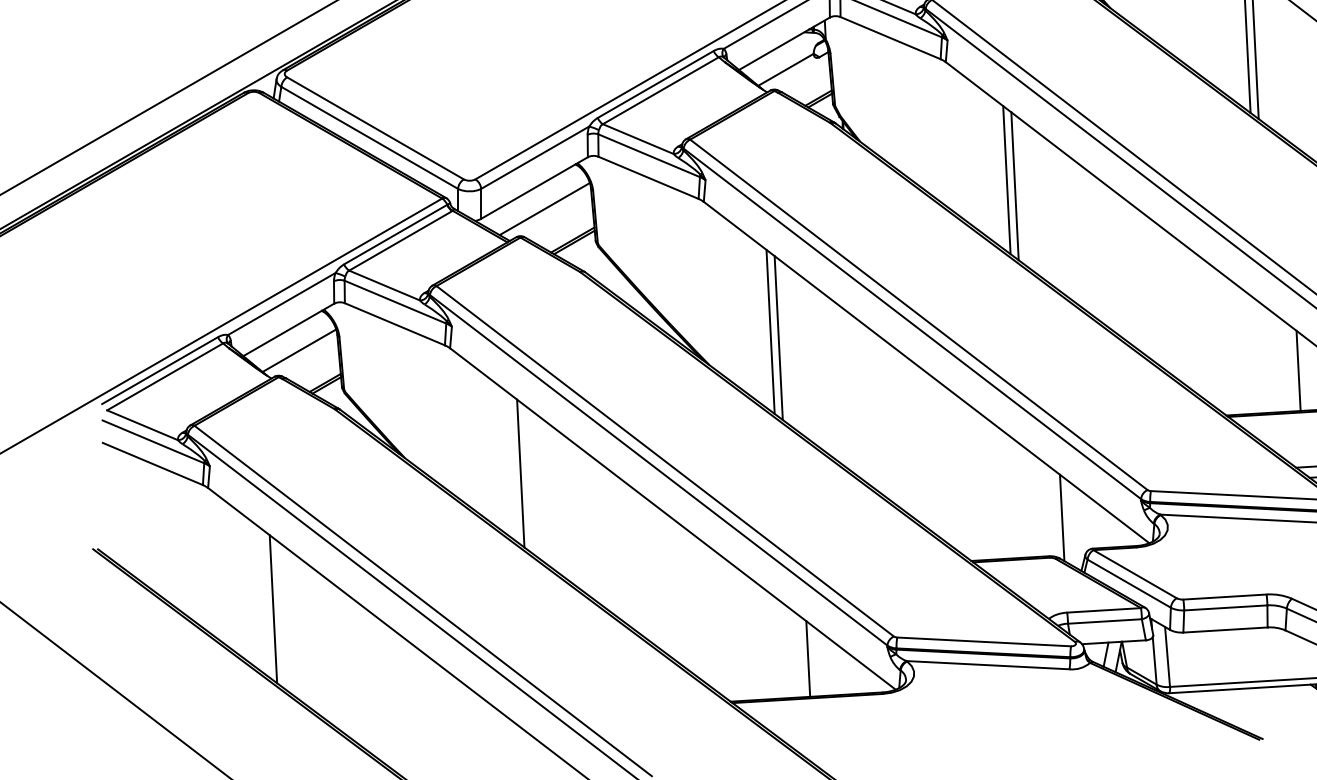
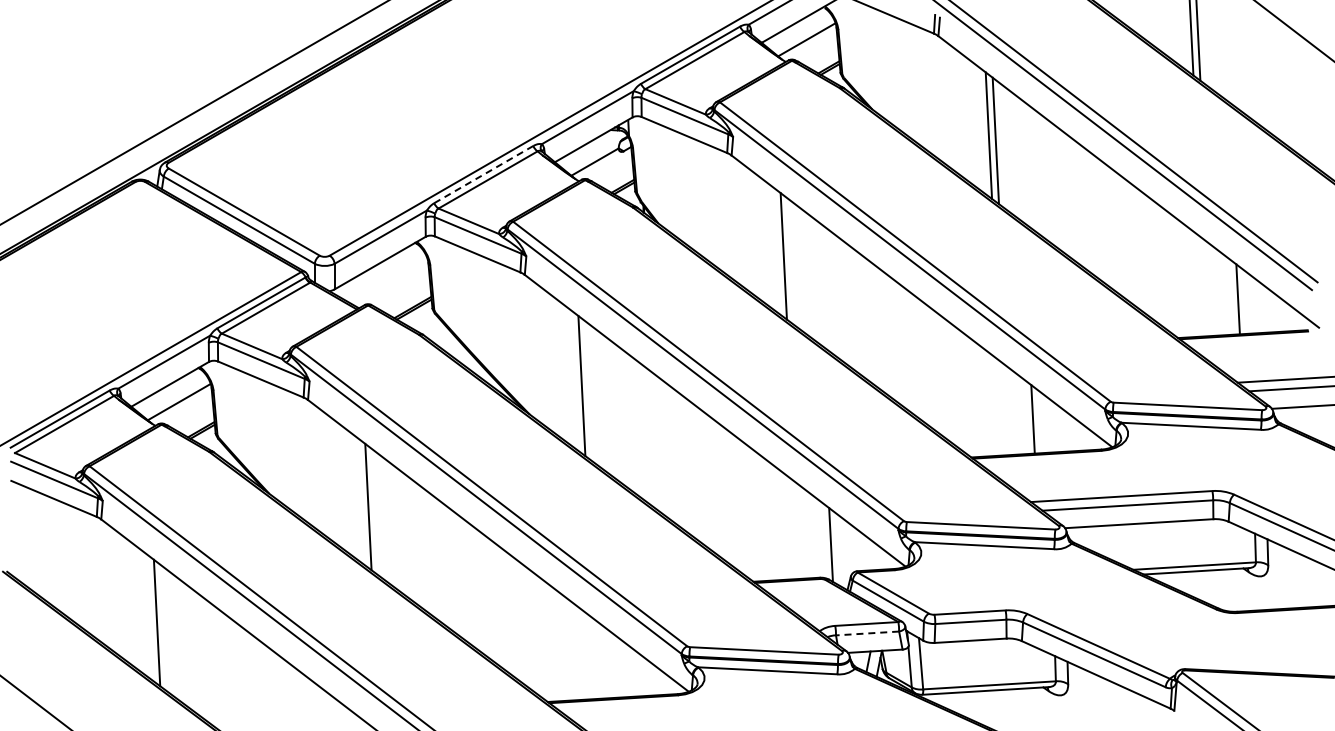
line: (656, 84) -> (484, 174), solid -> dashed
line: (1014, 186) -> (790, 261), removed
line: (544, 208) -> (388, 280), removed
line: (778, 338) -> (588, 391), removed
line: (1104, 621) -> (867, 633), solid -> dashed
line: (807, 658) -> (613, 665), removed

